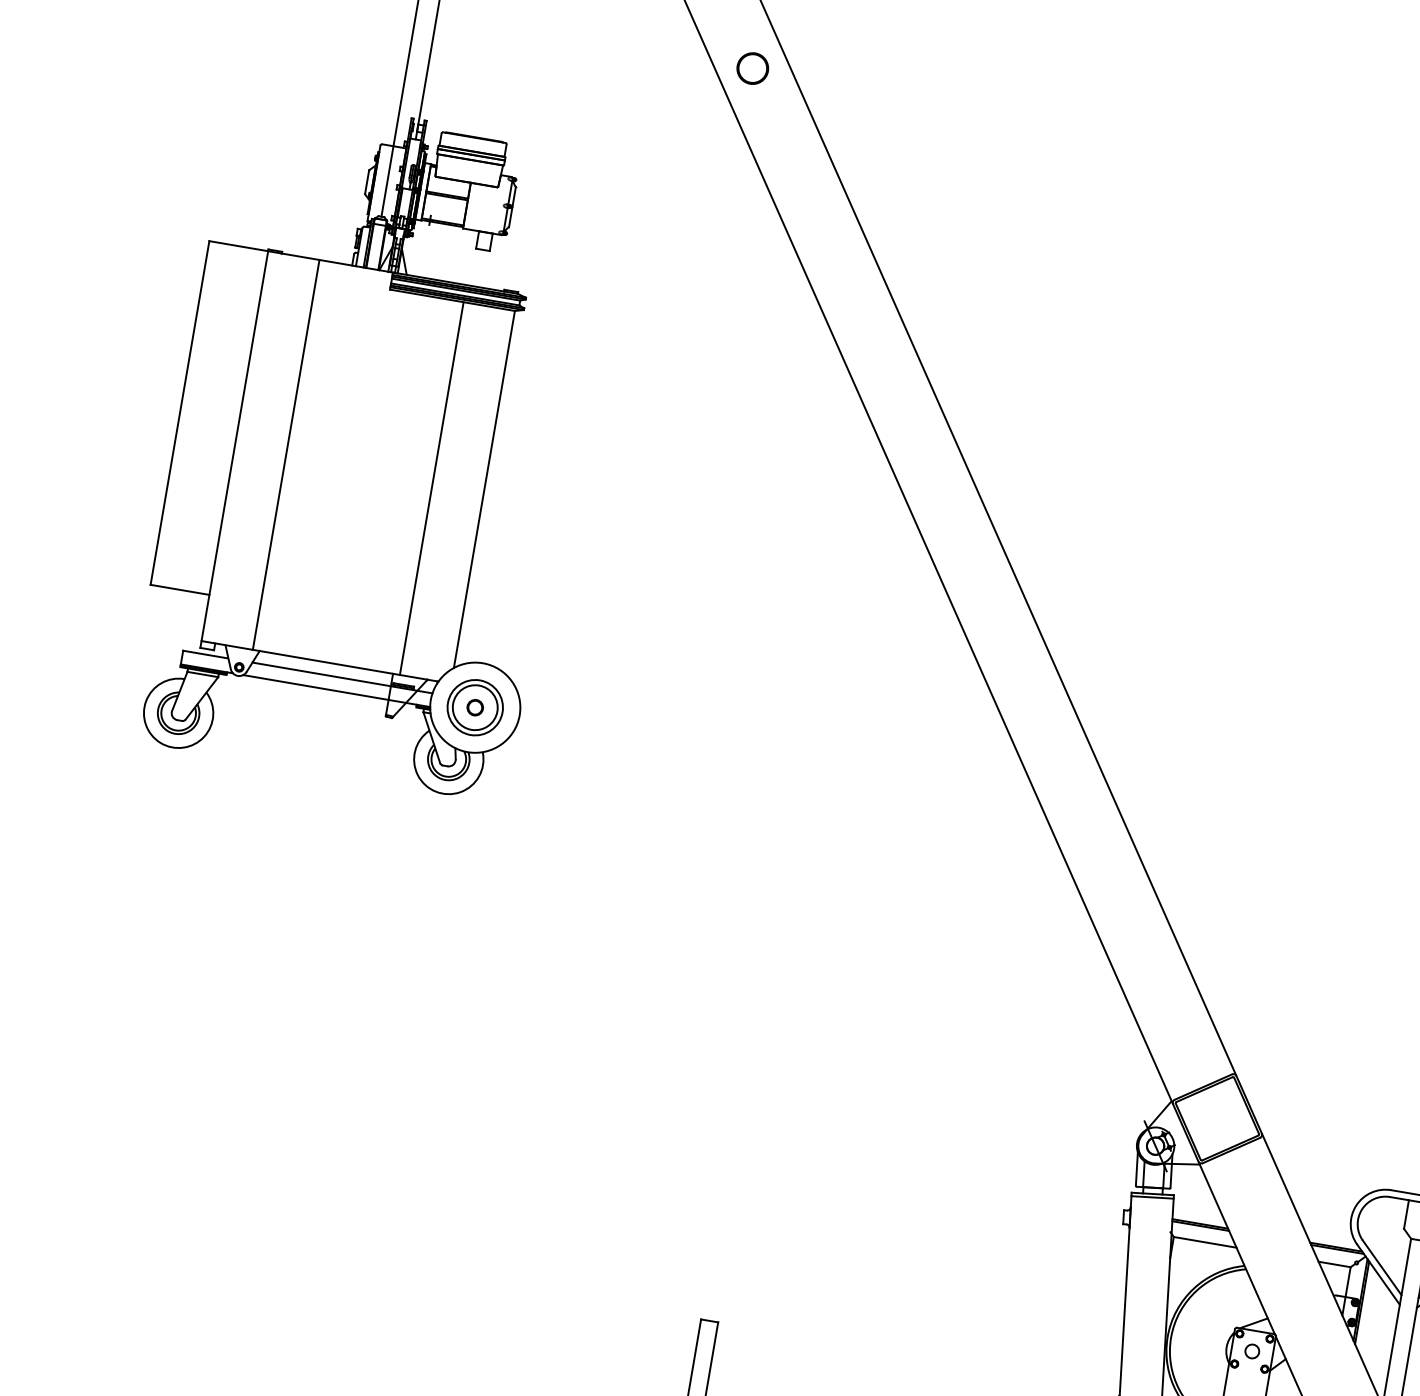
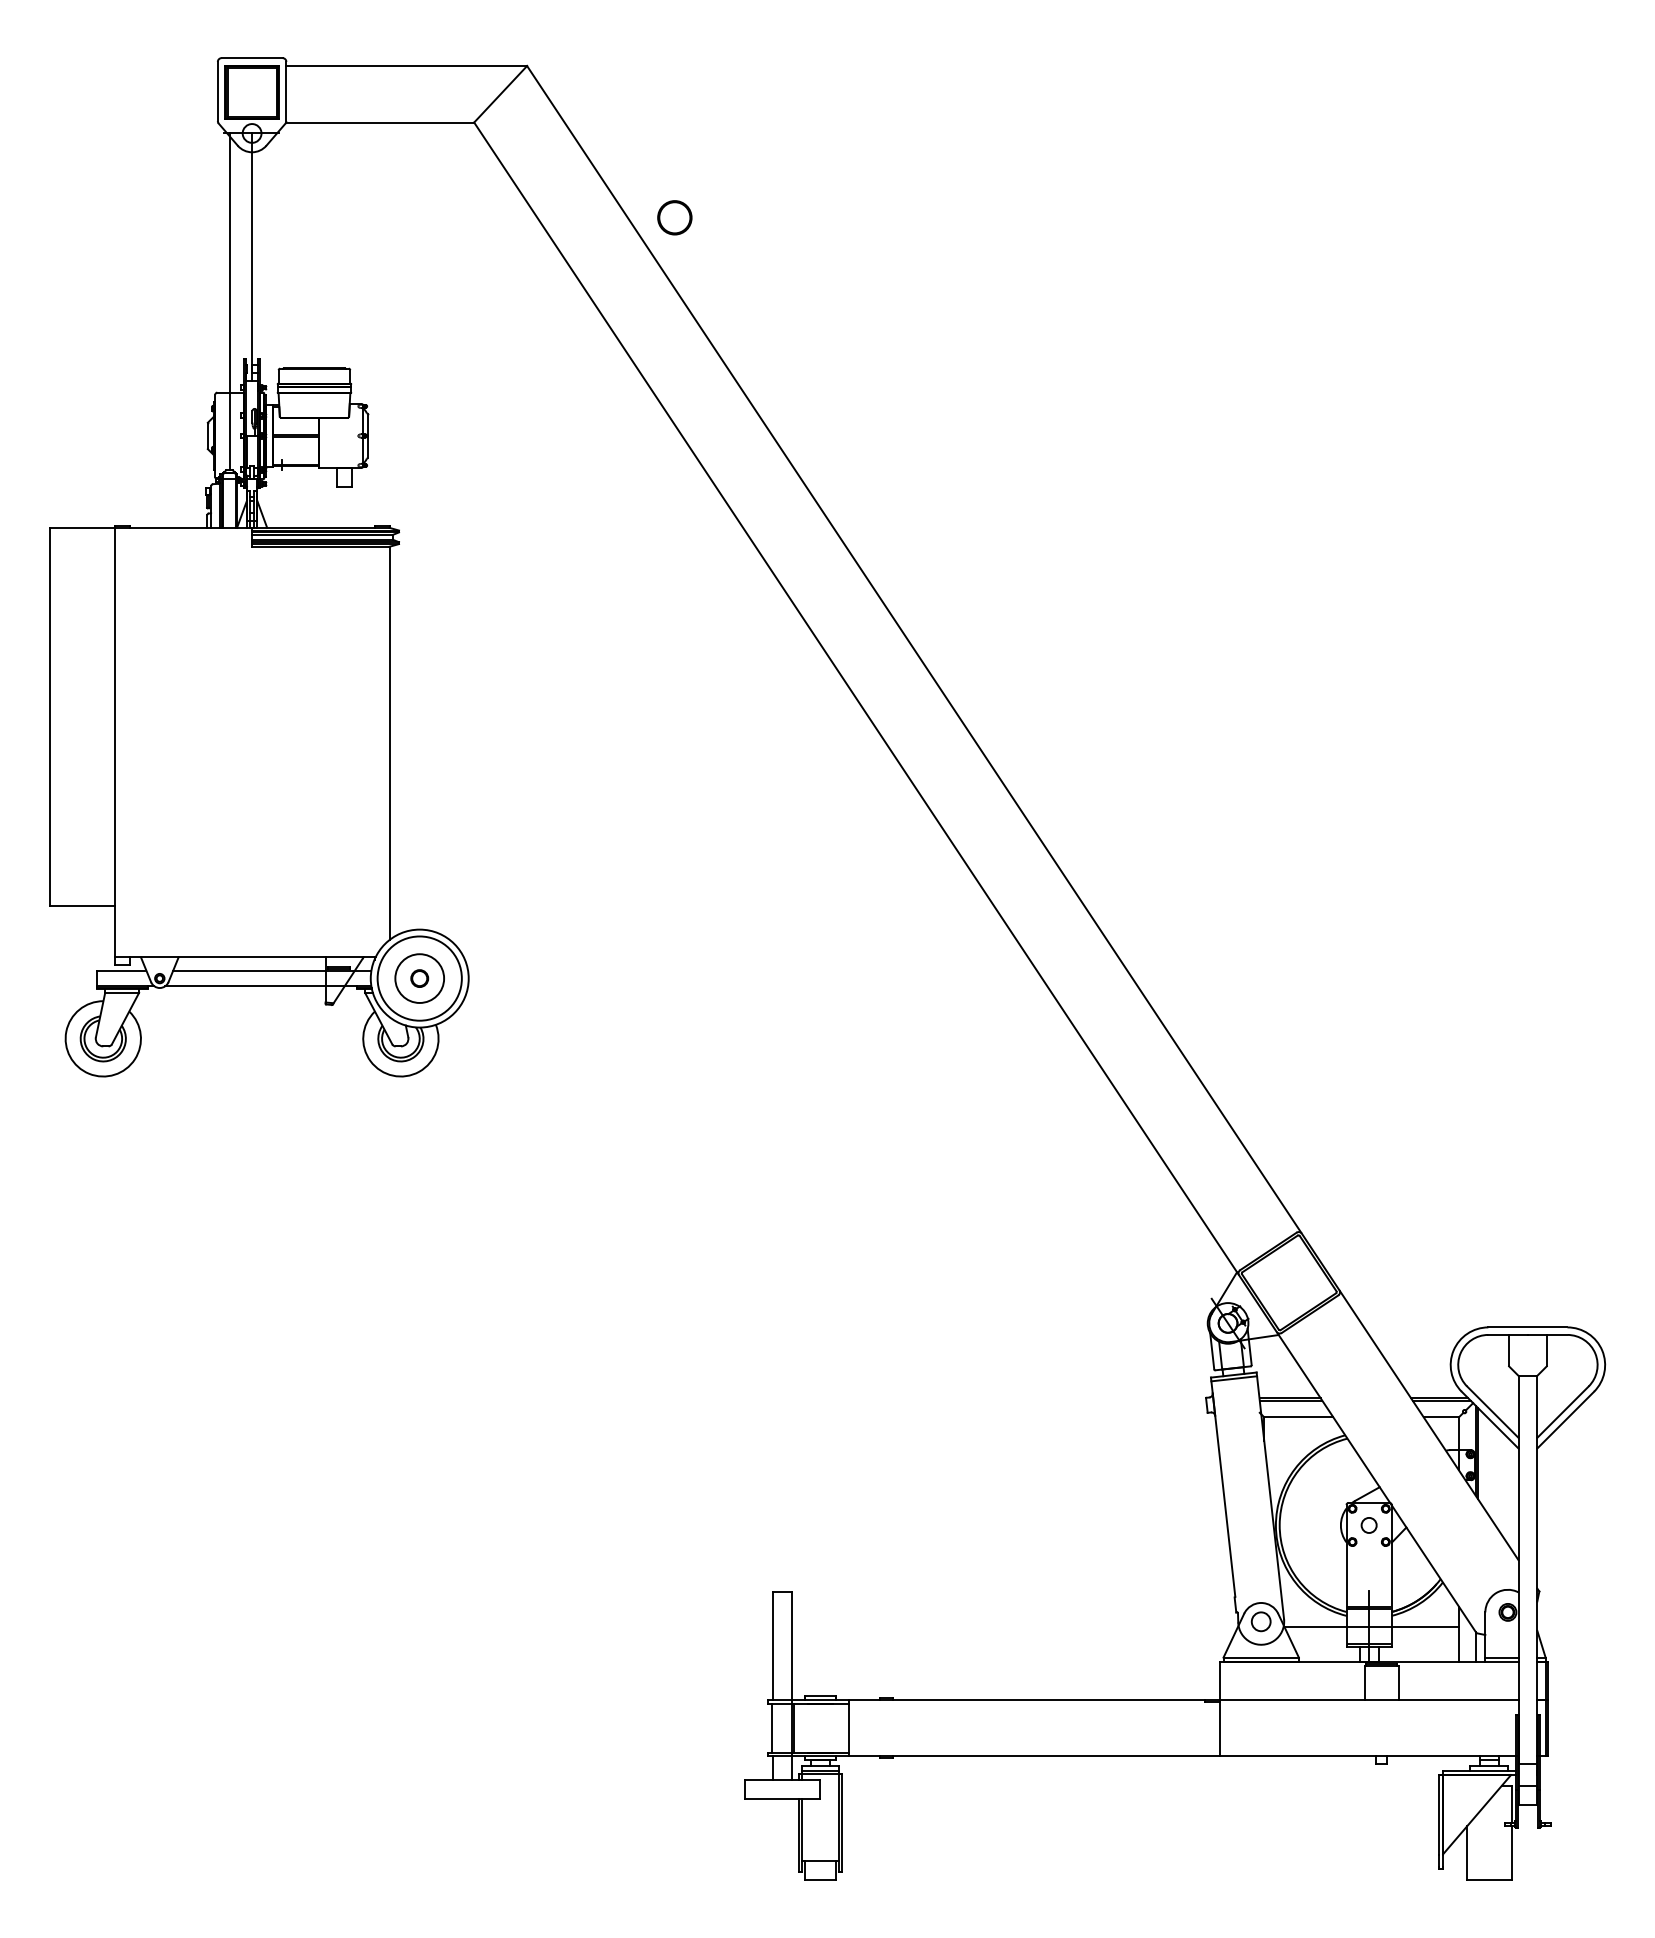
circle: (752, 68) -> (674, 217), moved
line: (286, 454) -> (171, 742), removed
line: (432, 488) -> (333, 751), removed
circle: (475, 707) -> (419, 978), size x1.4

